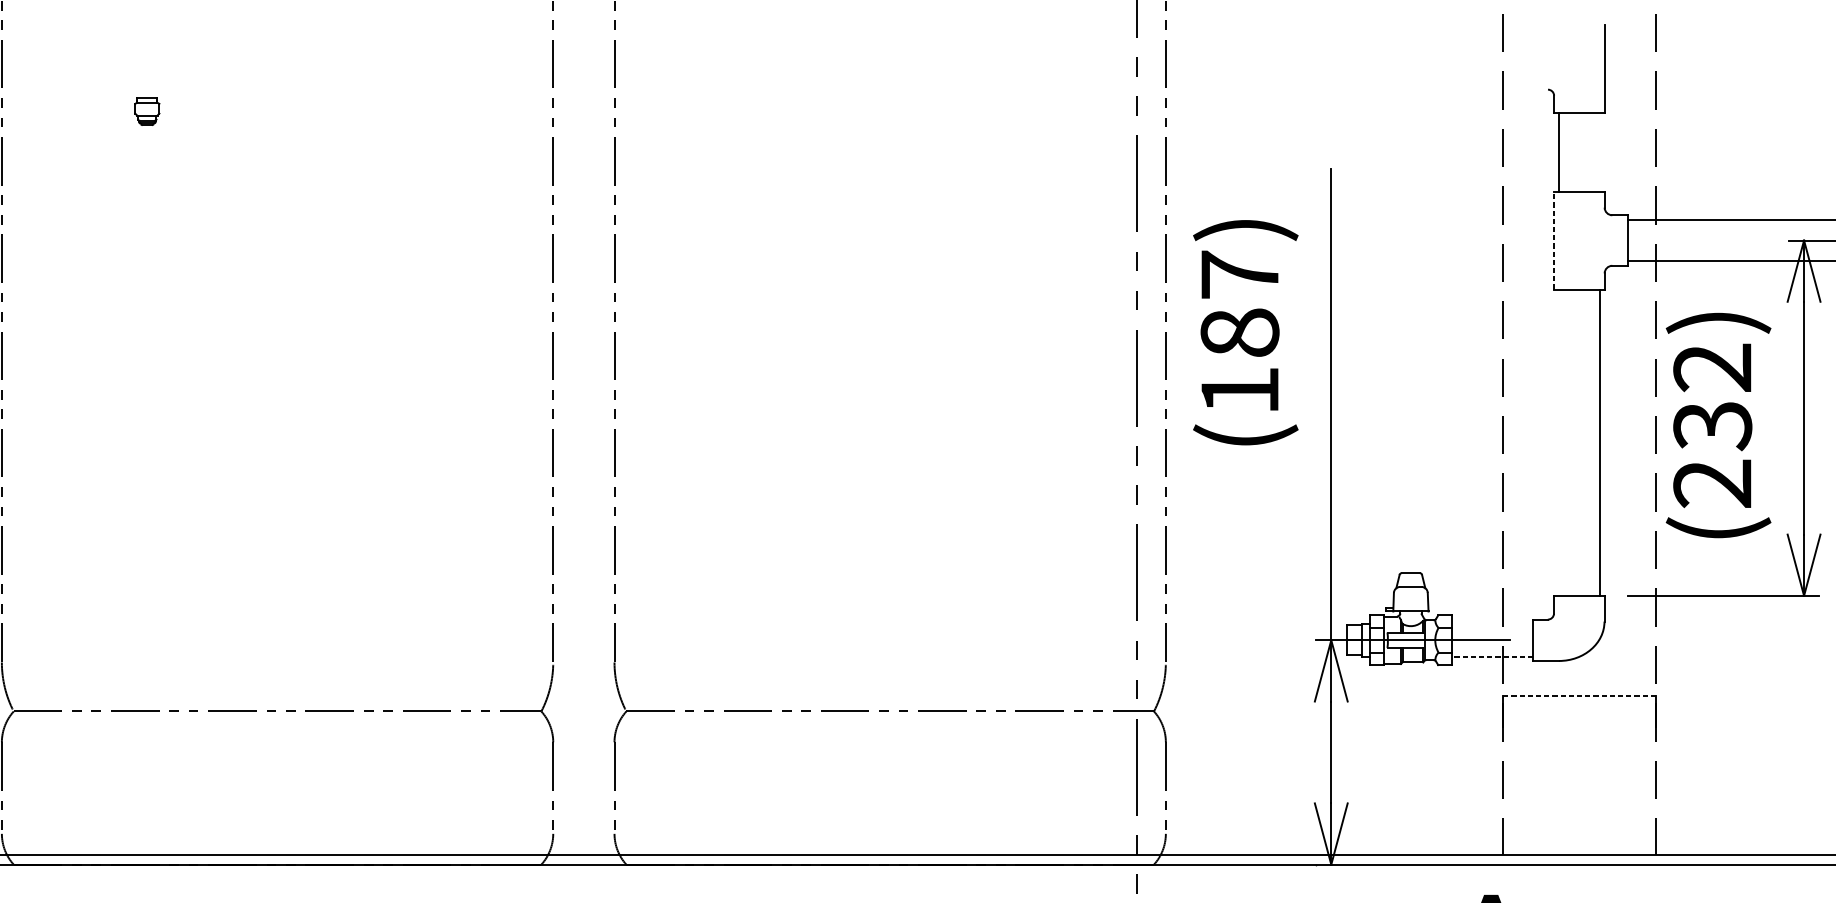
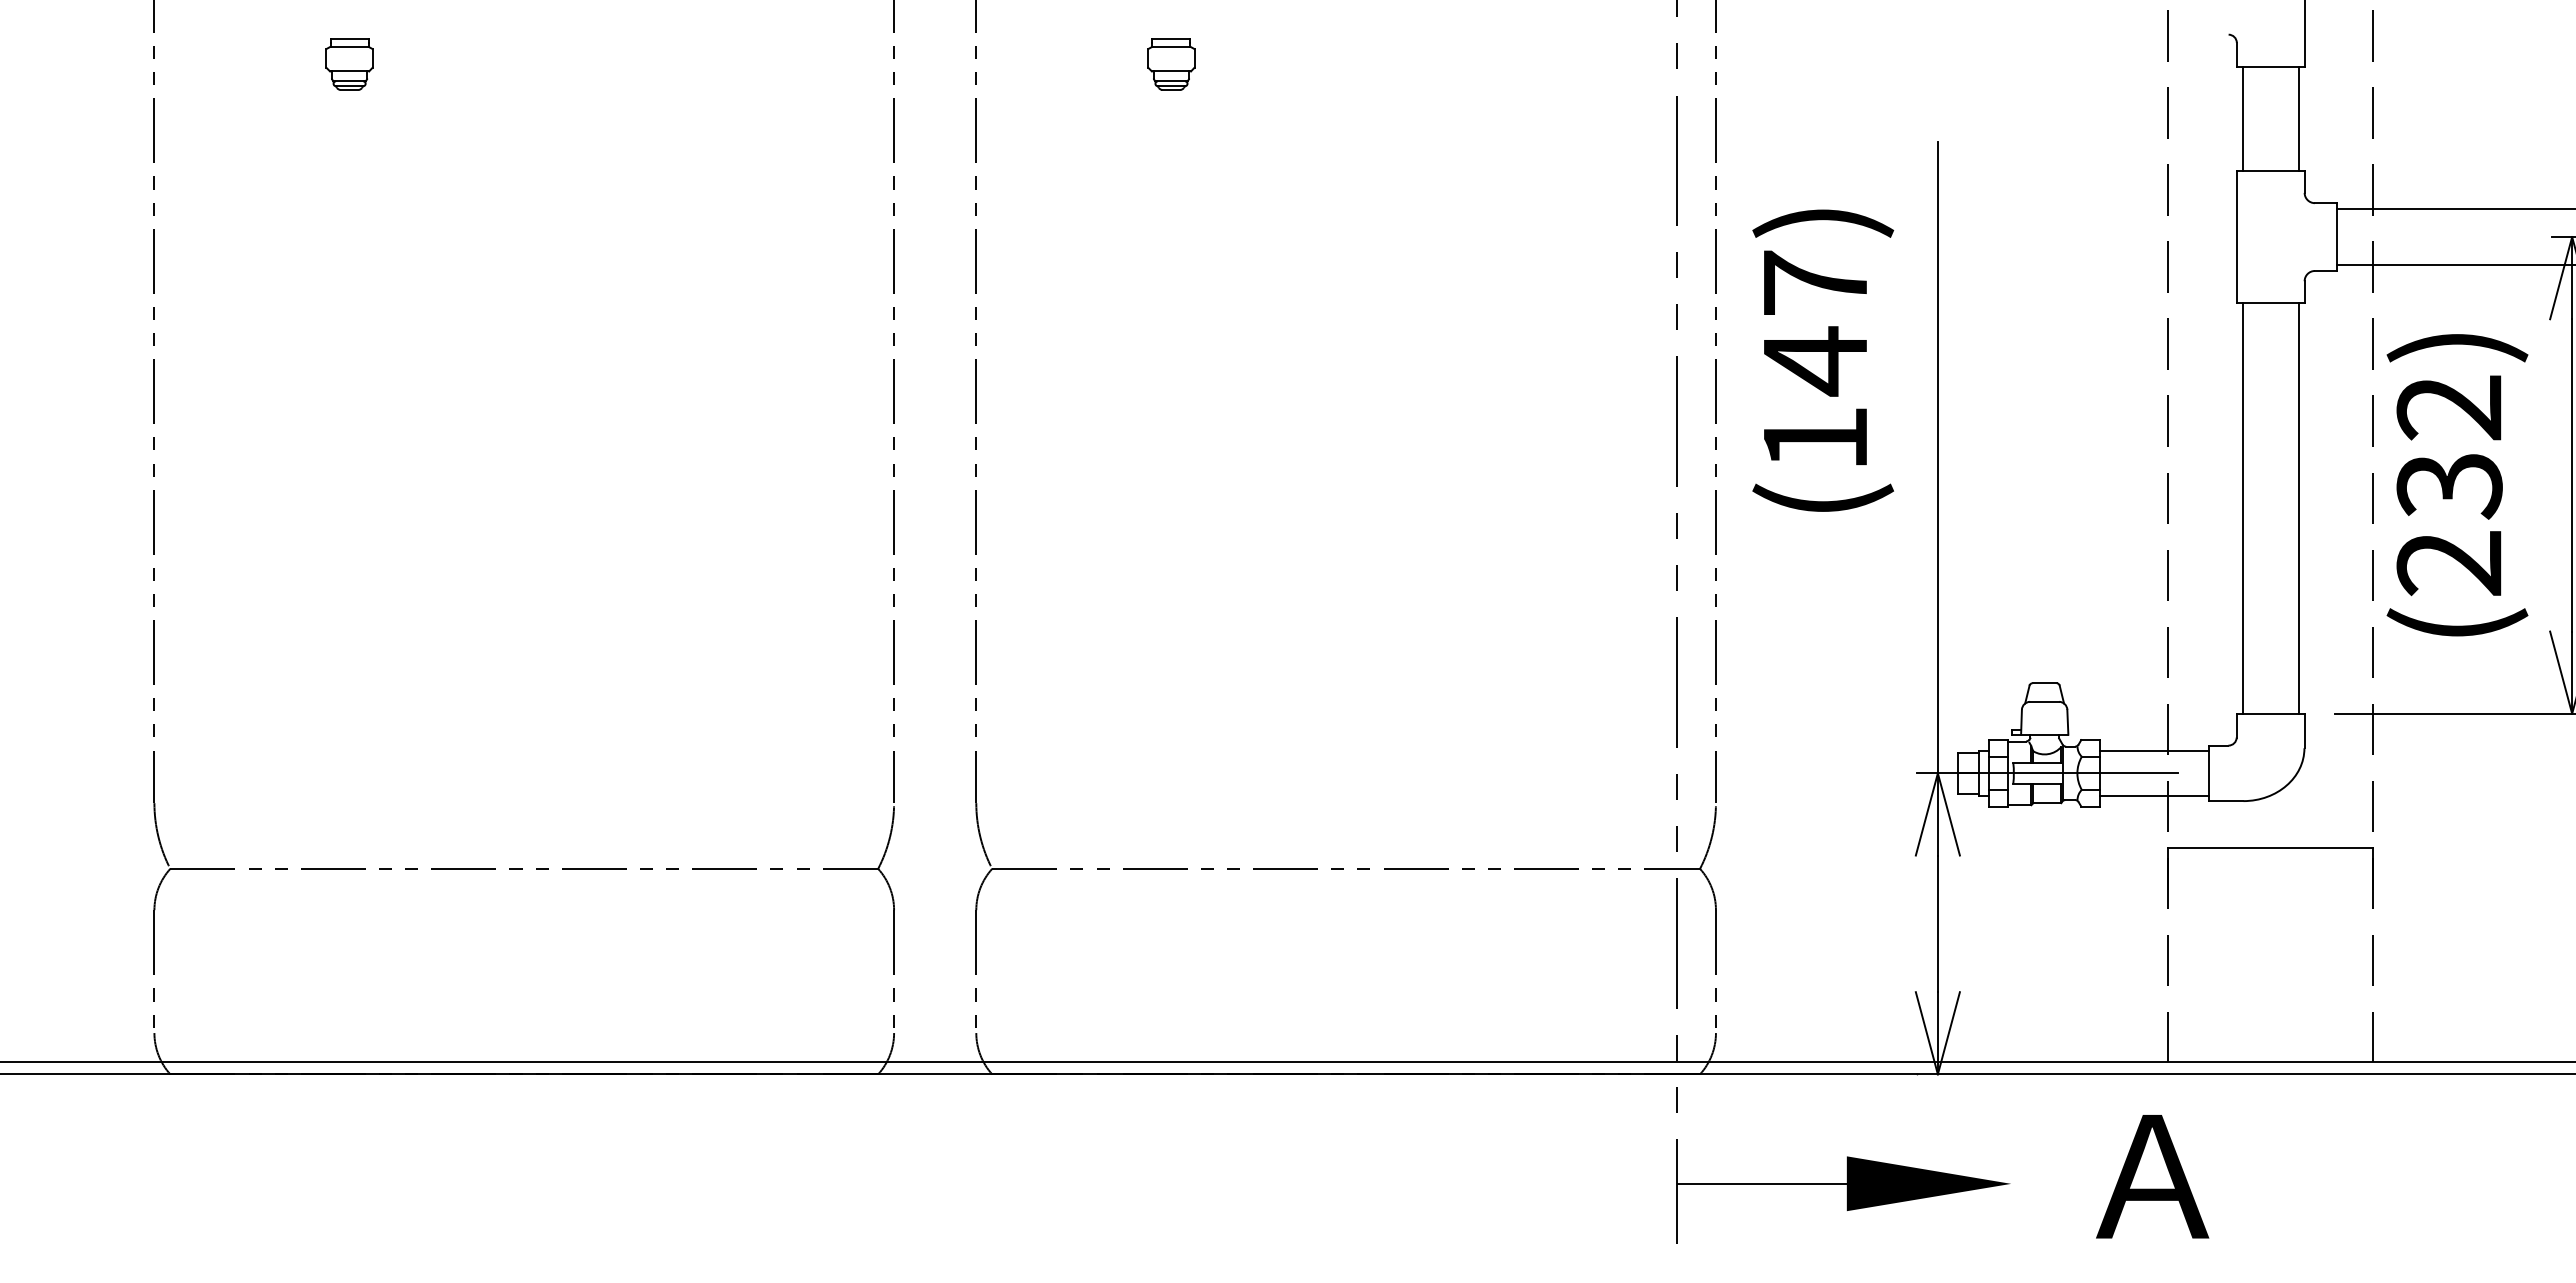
part: (147, 111) -> (349, 64), size x1.43
part: (760, 111) -> (1171, 64), added
line: (1600, 152) -> (2298, 118), added
line: (1553, 240) -> (2236, 237), dashed -> solid
text: (1240, 333) -> (1815, 361), (187) -> (147)
line: (1558, 442) -> (2242, 507), added
line: (1492, 623) -> (2154, 751), added
line: (1492, 656) -> (2154, 795), dashed -> solid
line: (1579, 696) -> (2270, 848), dashed -> solid

